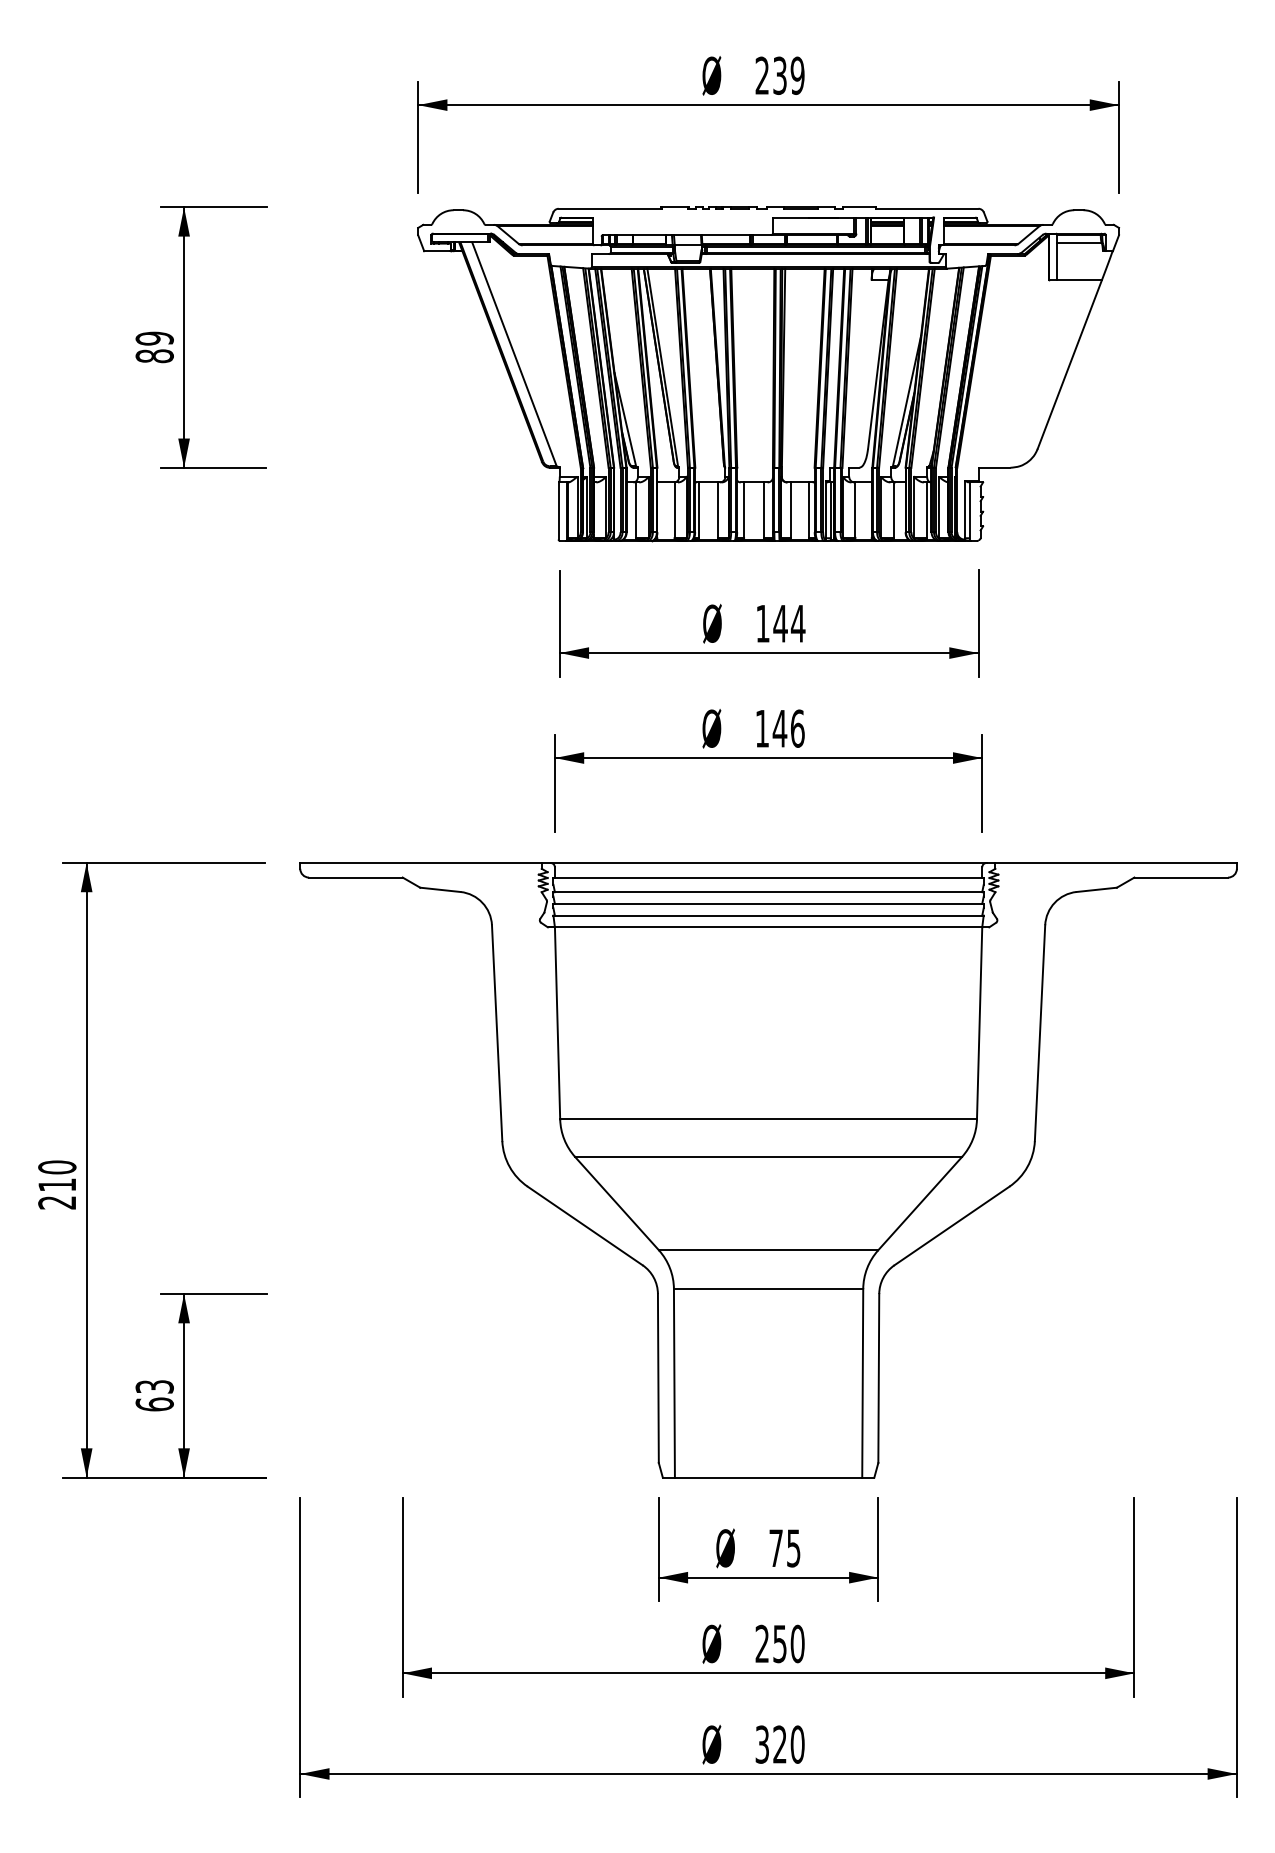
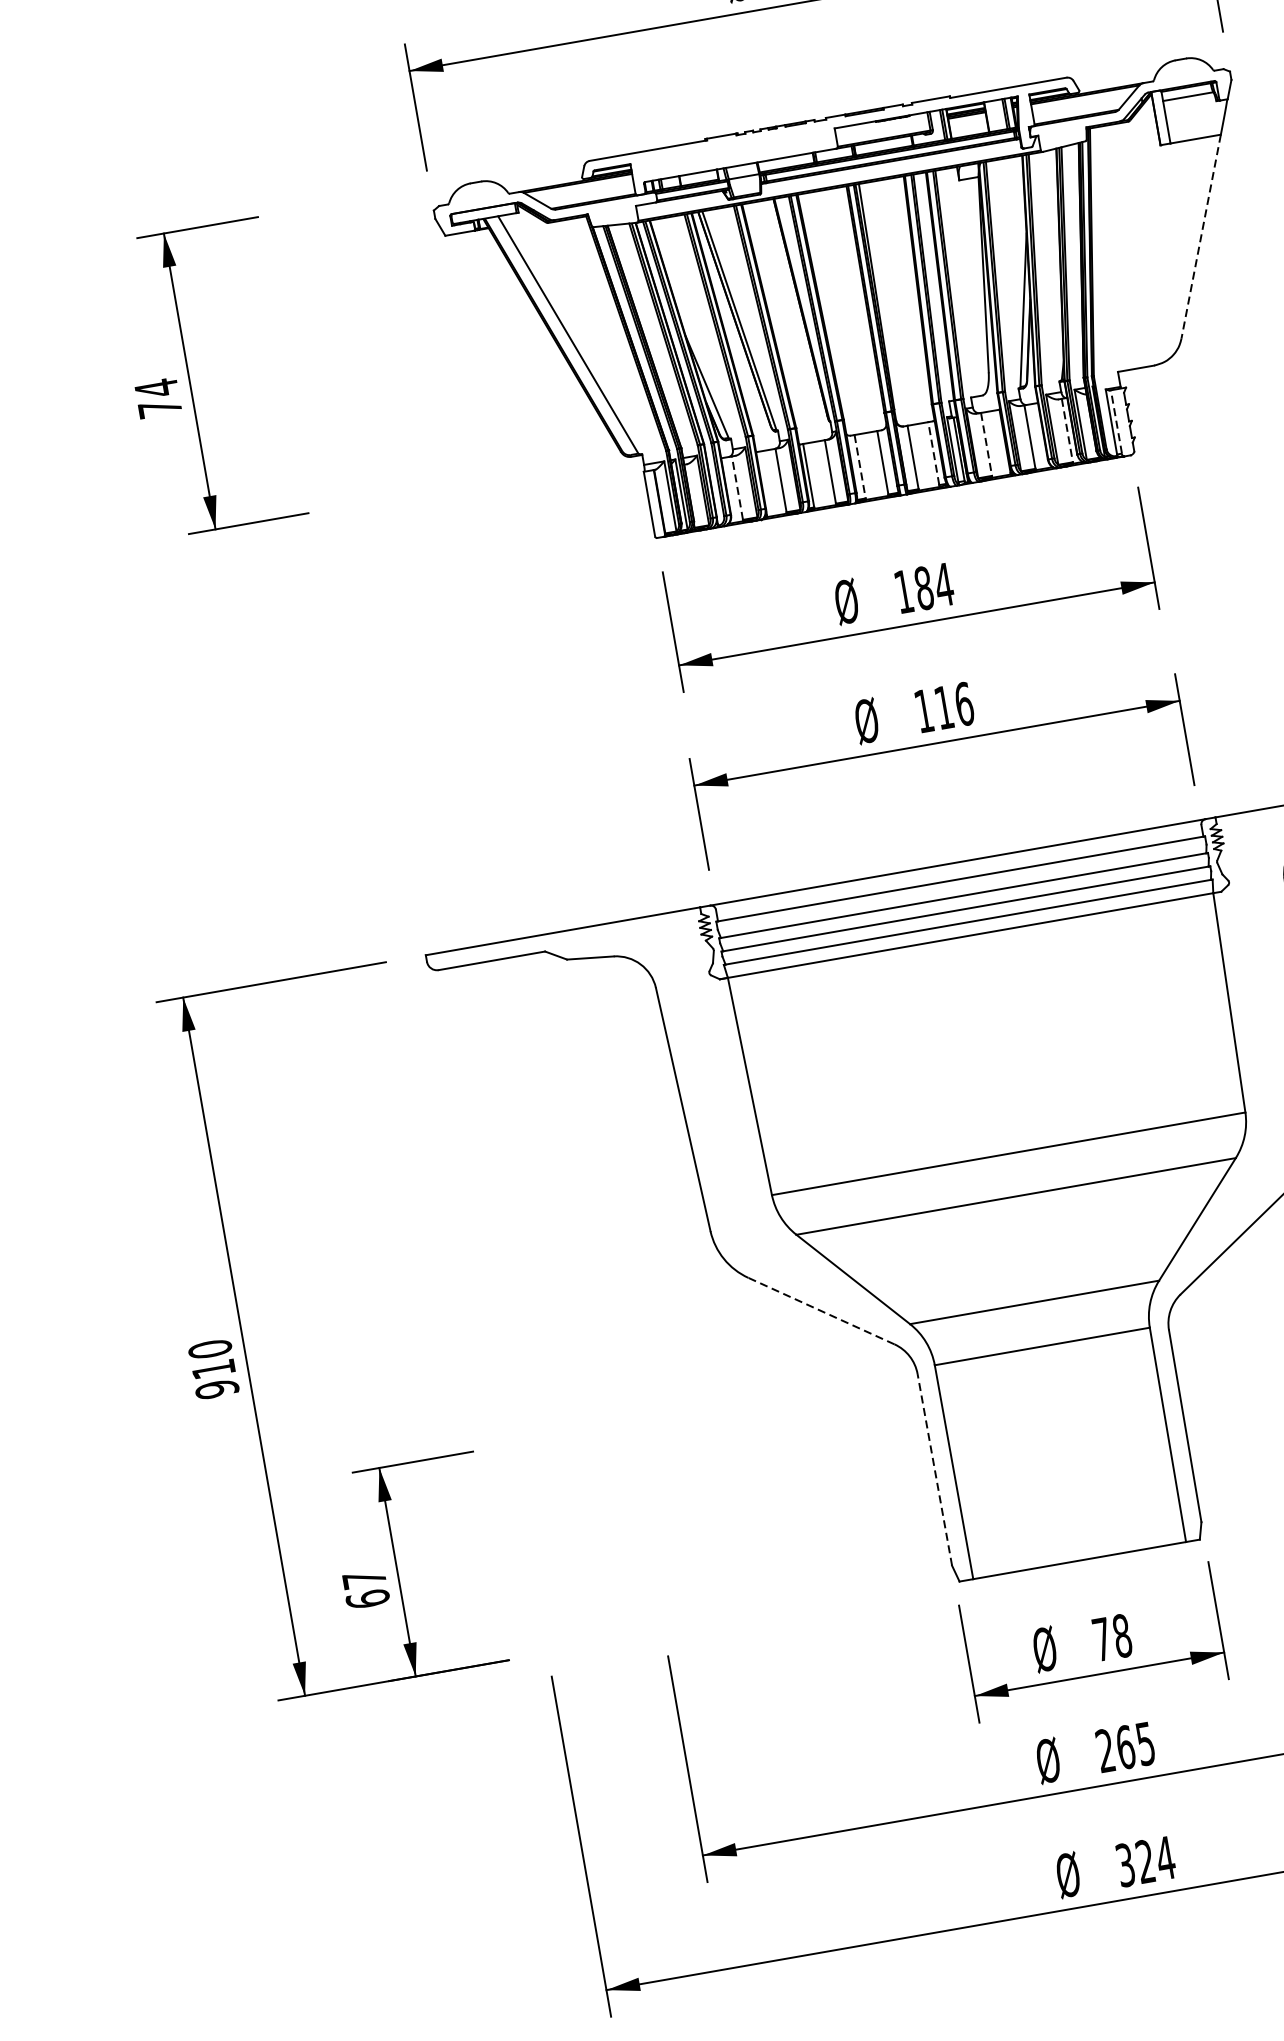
text: (154, 347) -> (158, 398), 89 -> 74
line: (1069, 365) -> (1201, 237), solid -> dashed
line: (636, 510) -> (737, 488), solid -> dashed
line: (744, 510) -> (860, 466), solid -> dashed
line: (809, 510) -> (934, 453), solid -> dashed
line: (855, 510) -> (986, 444), solid -> dashed
line: (926, 510) -> (1067, 430), solid -> dashed
line: (969, 510) -> (1116, 422), solid -> dashed
text: (780, 623) -> (923, 588), 144 -> 184
text: (779, 728) -> (943, 707), 146 -> 116
text: (57, 1202) -> (217, 1389), 210 -> 910
line: (585, 1225) -> (821, 1310), solid -> dashed
line: (658, 1378) -> (934, 1469), solid -> dashed
text: (154, 1386) -> (364, 1578), 63 -> 67
text: (793, 1548) -> (1122, 1636), 75 -> 78
text: (788, 1643) -> (1135, 1745), 250 -> 265
text: (797, 1744) -> (1165, 1858), 320 -> 324

